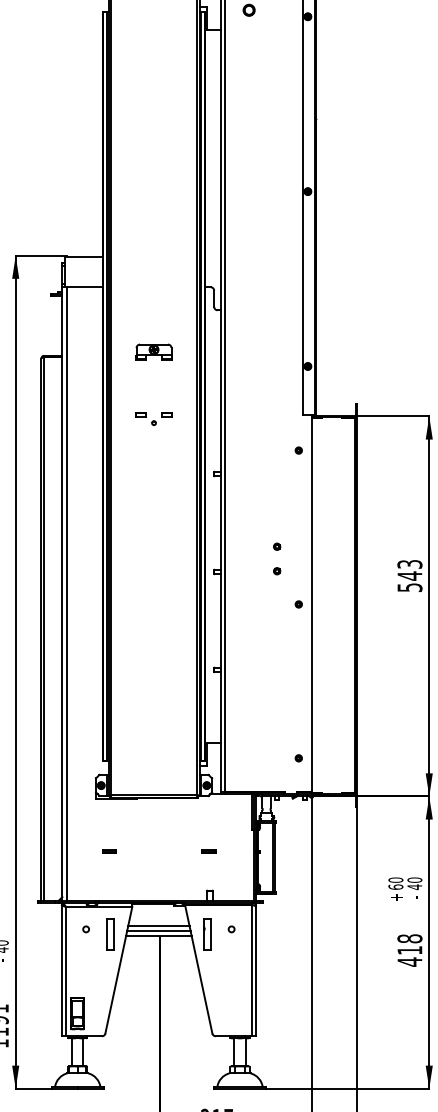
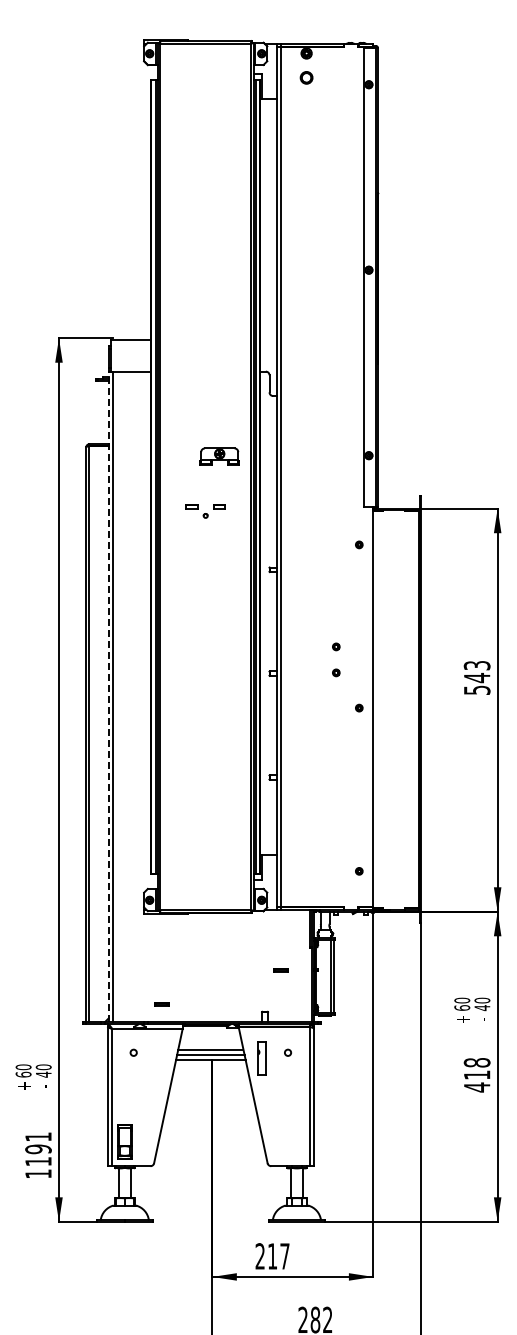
part: (153, 352) -> (219, 456), moved
line: (62, 593) -> (108, 696), solid -> dashed
part: (109, 851) -> (161, 1004), moved
part: (208, 851) -> (280, 970), moved
part: (110, 934) -> (159, 1058), removed

